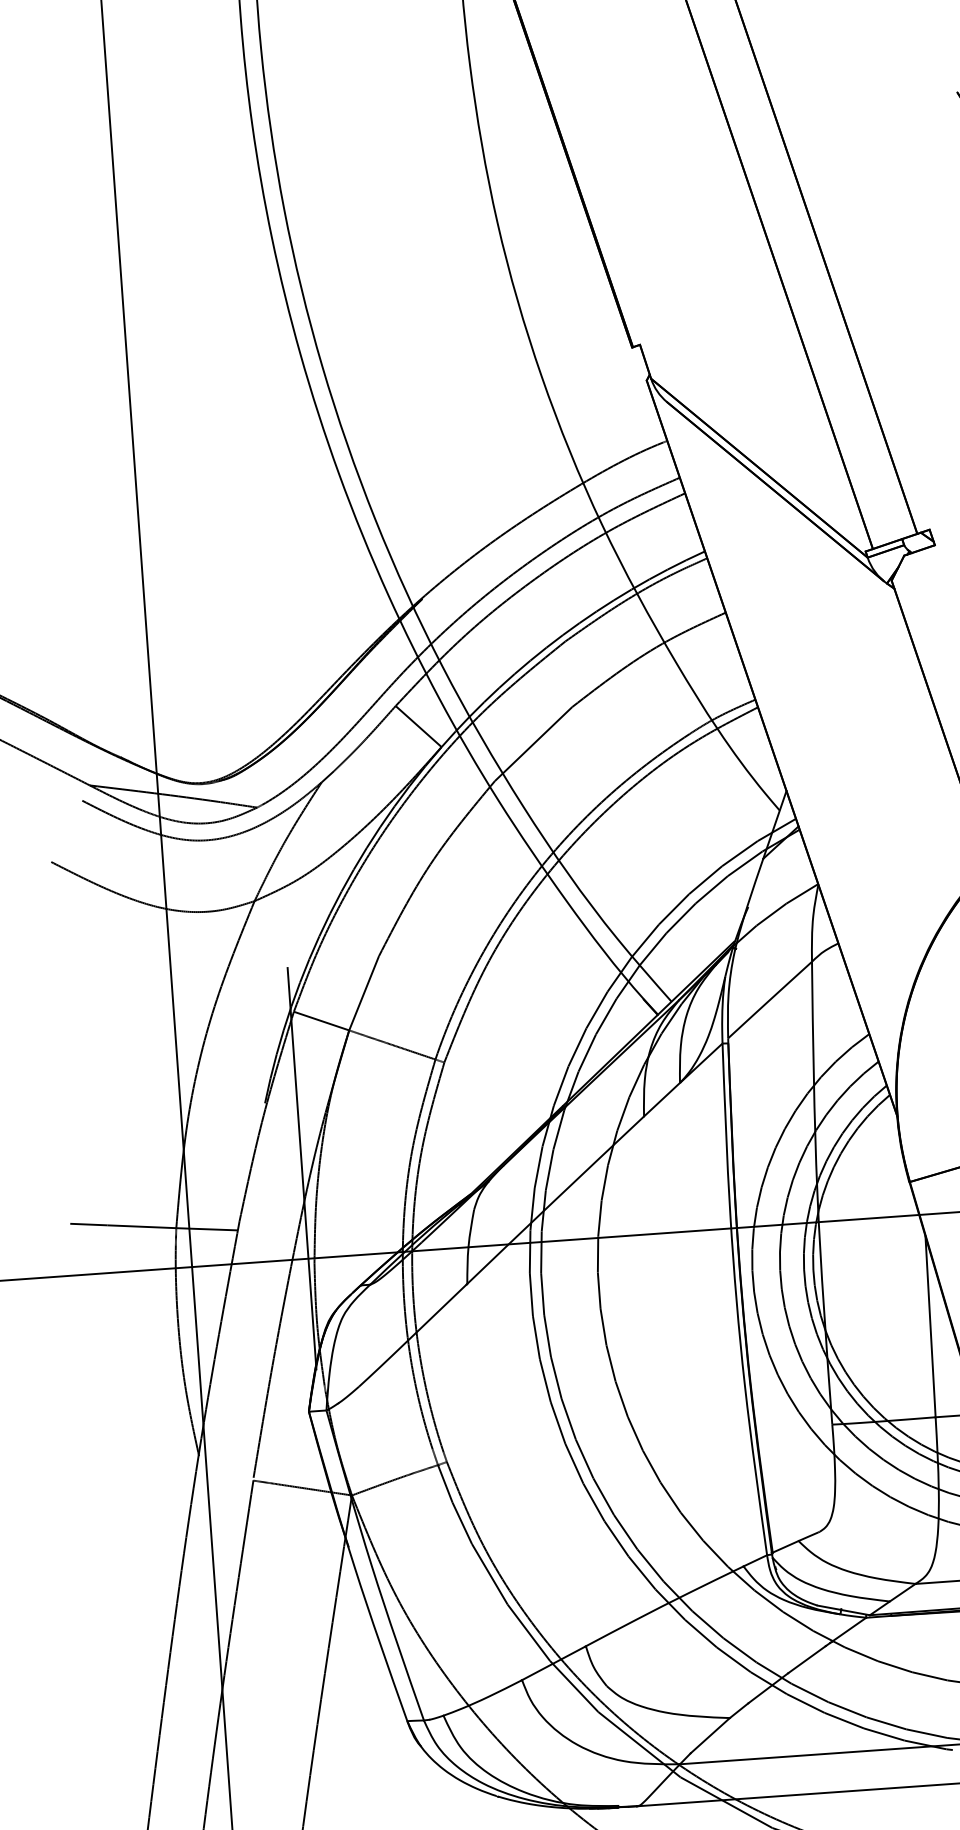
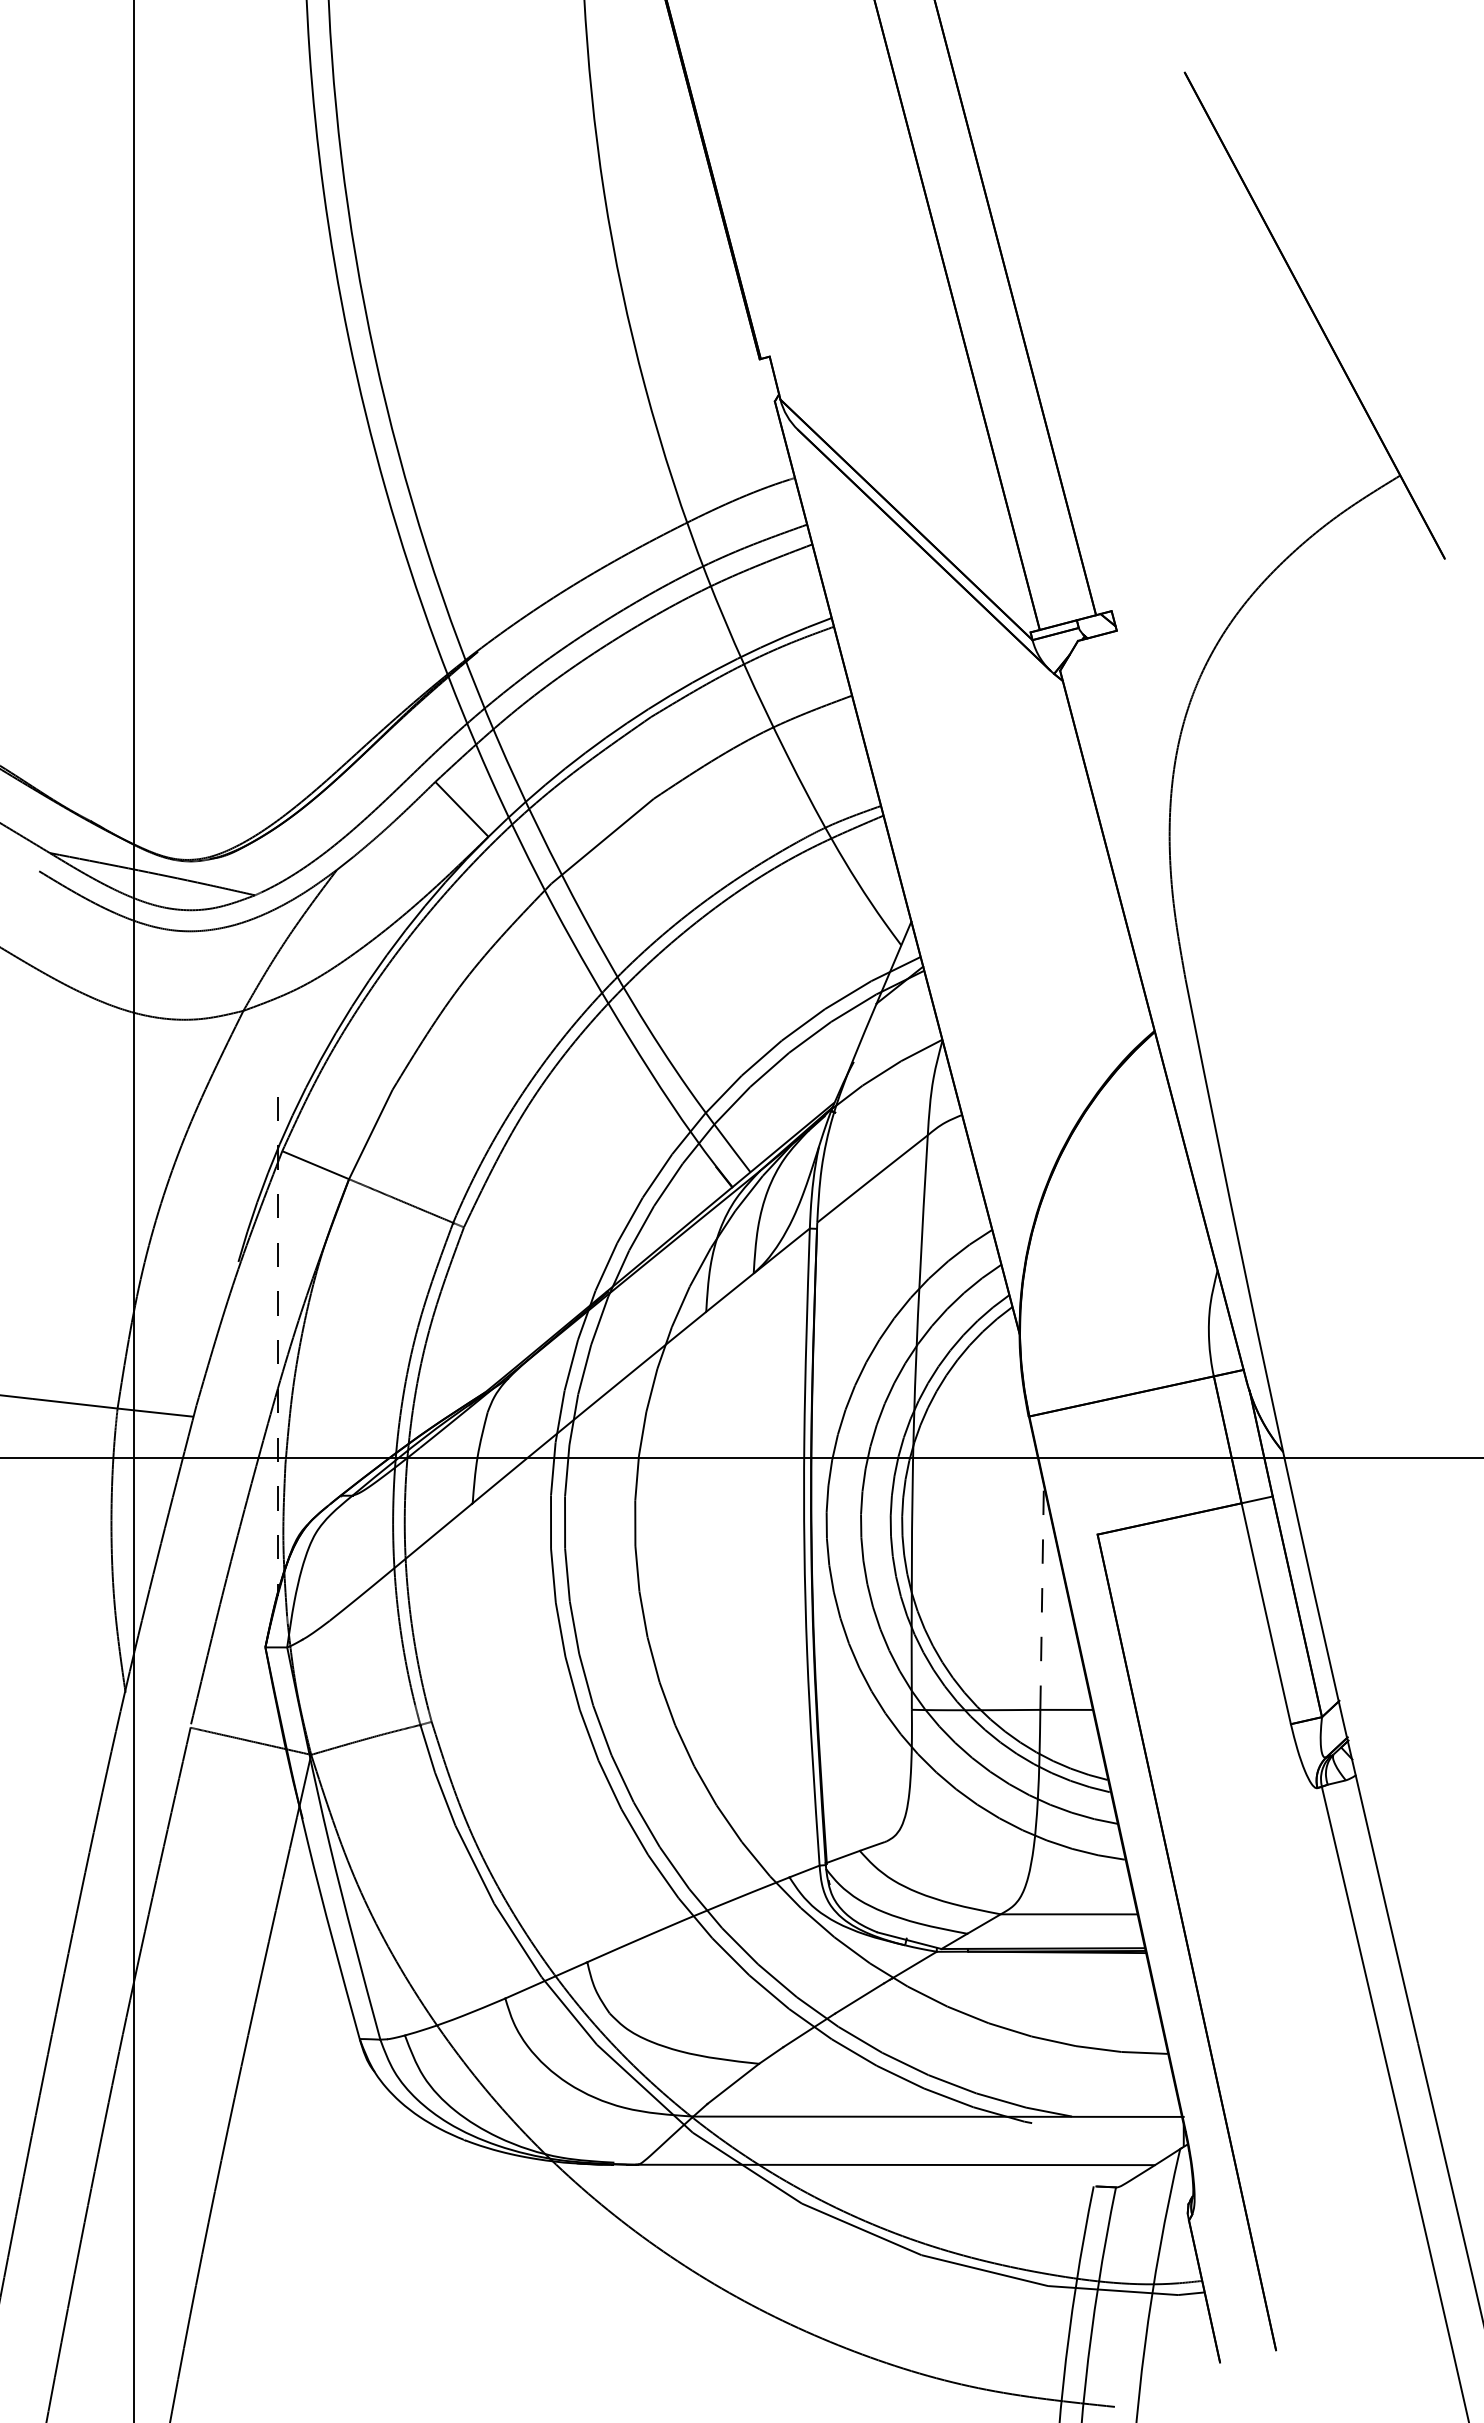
line: (302, 1169) -> (278, 1346), solid -> dashed
line: (930, 1326) -> (1042, 1597), solid -> dashed

